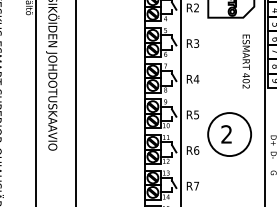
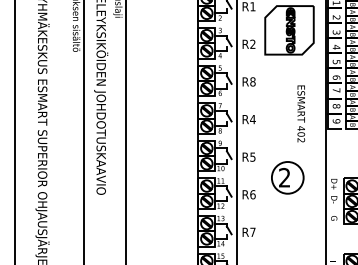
text: (196, 43) -> (252, 81), R3 -> R8
text: (246, 61) -> (301, 113), moved
circle: (229, 134) -> (287, 177), size x0.7

